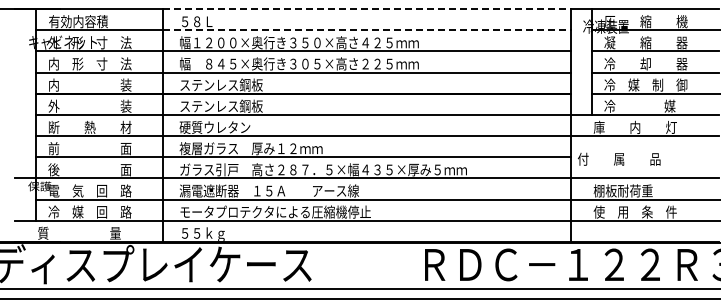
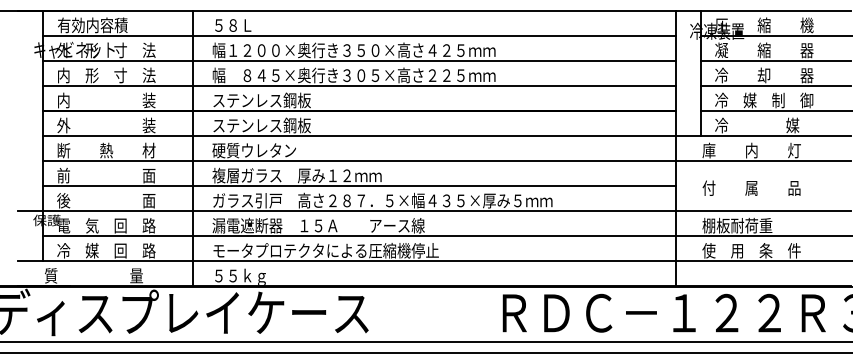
line: (367, 9) -> (434, 10), dashed -> solid
line: (367, 30) -> (434, 35), dashed -> solid
text: (619, 158) -> (751, 187), moved

